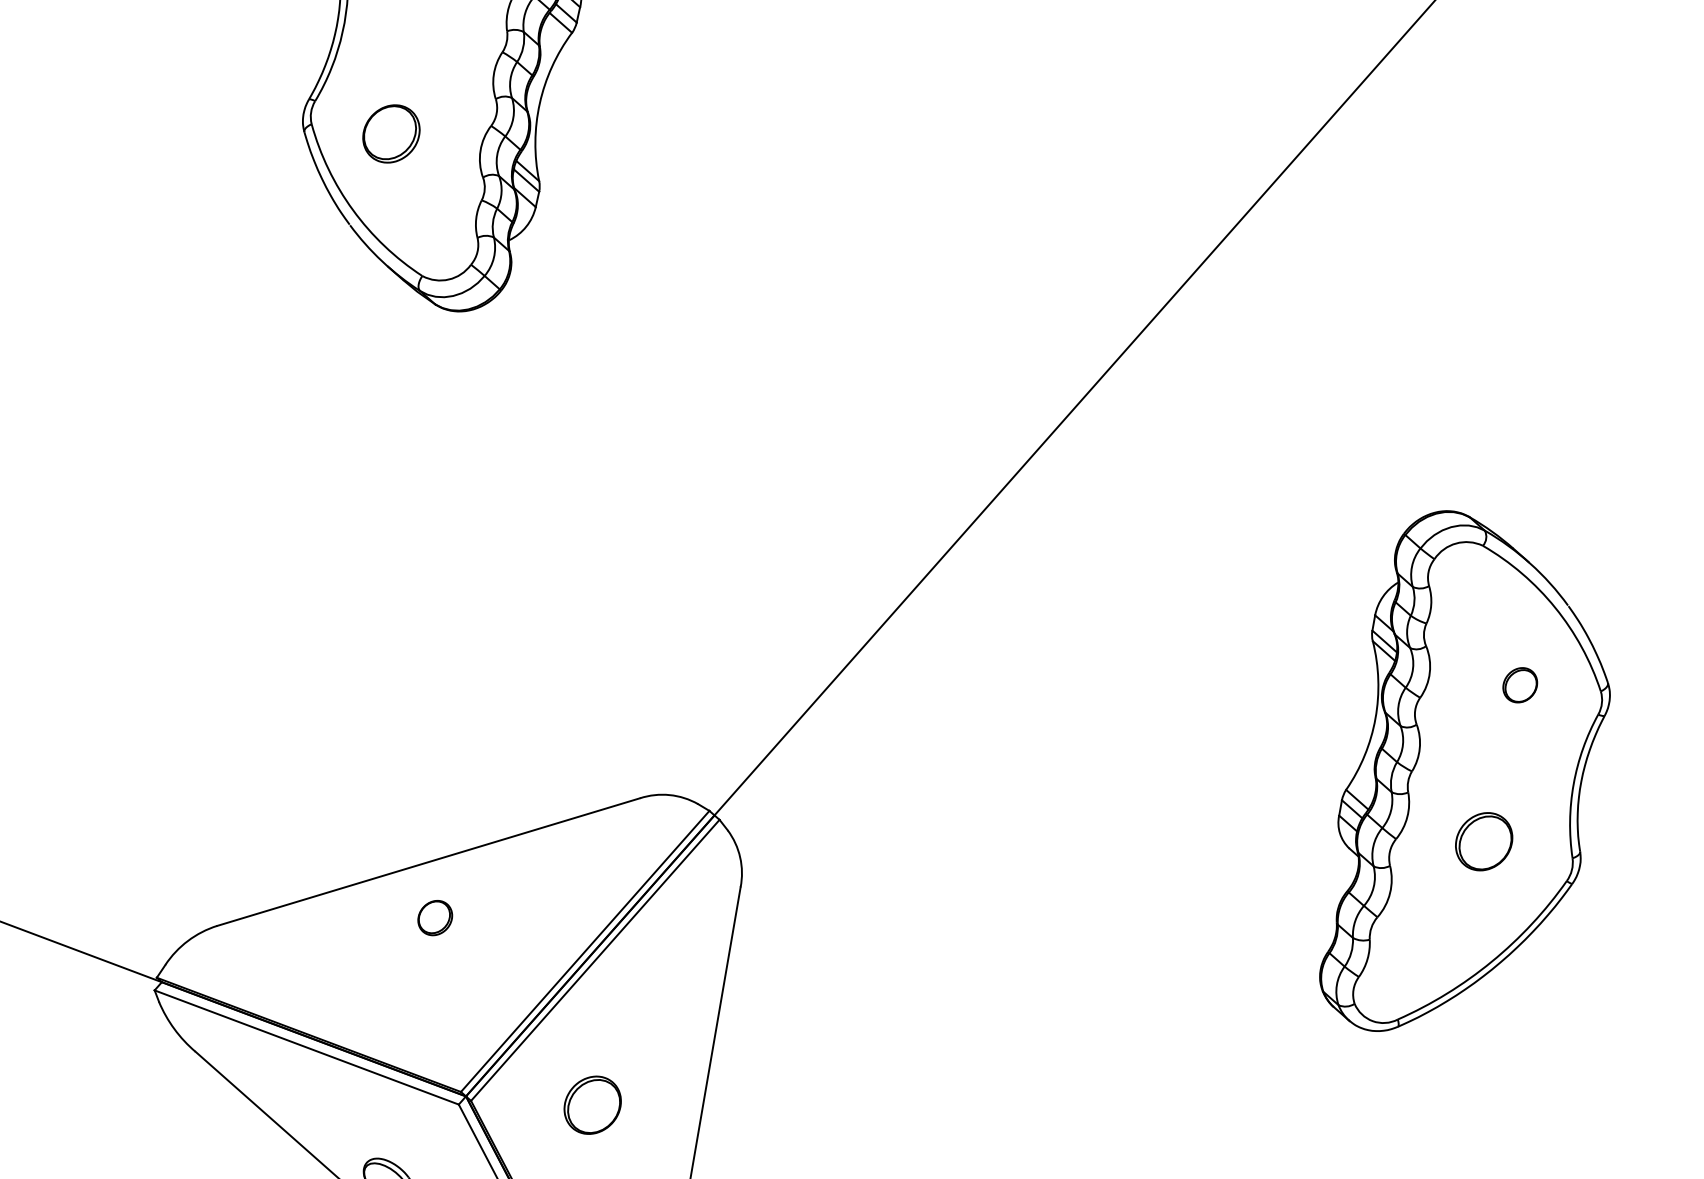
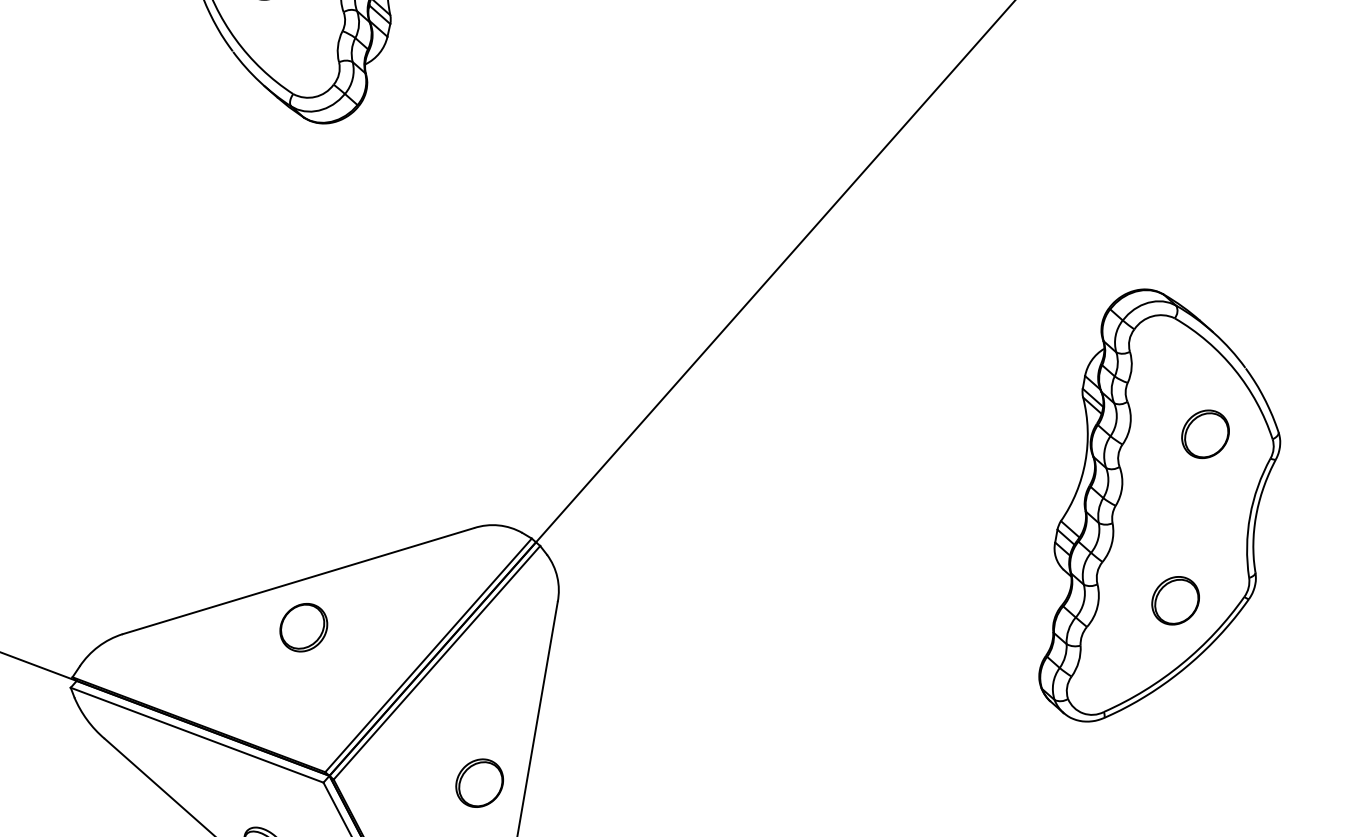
part: (1520, 684) -> (1205, 433), size x1.67
part: (1484, 841) -> (1175, 600), moved
part: (435, 917) -> (304, 627), size x1.67
part: (592, 1104) -> (479, 782), moved

